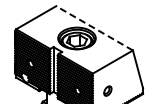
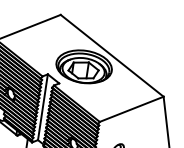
line: (94, 28) -> (112, 56), dashed -> solid

